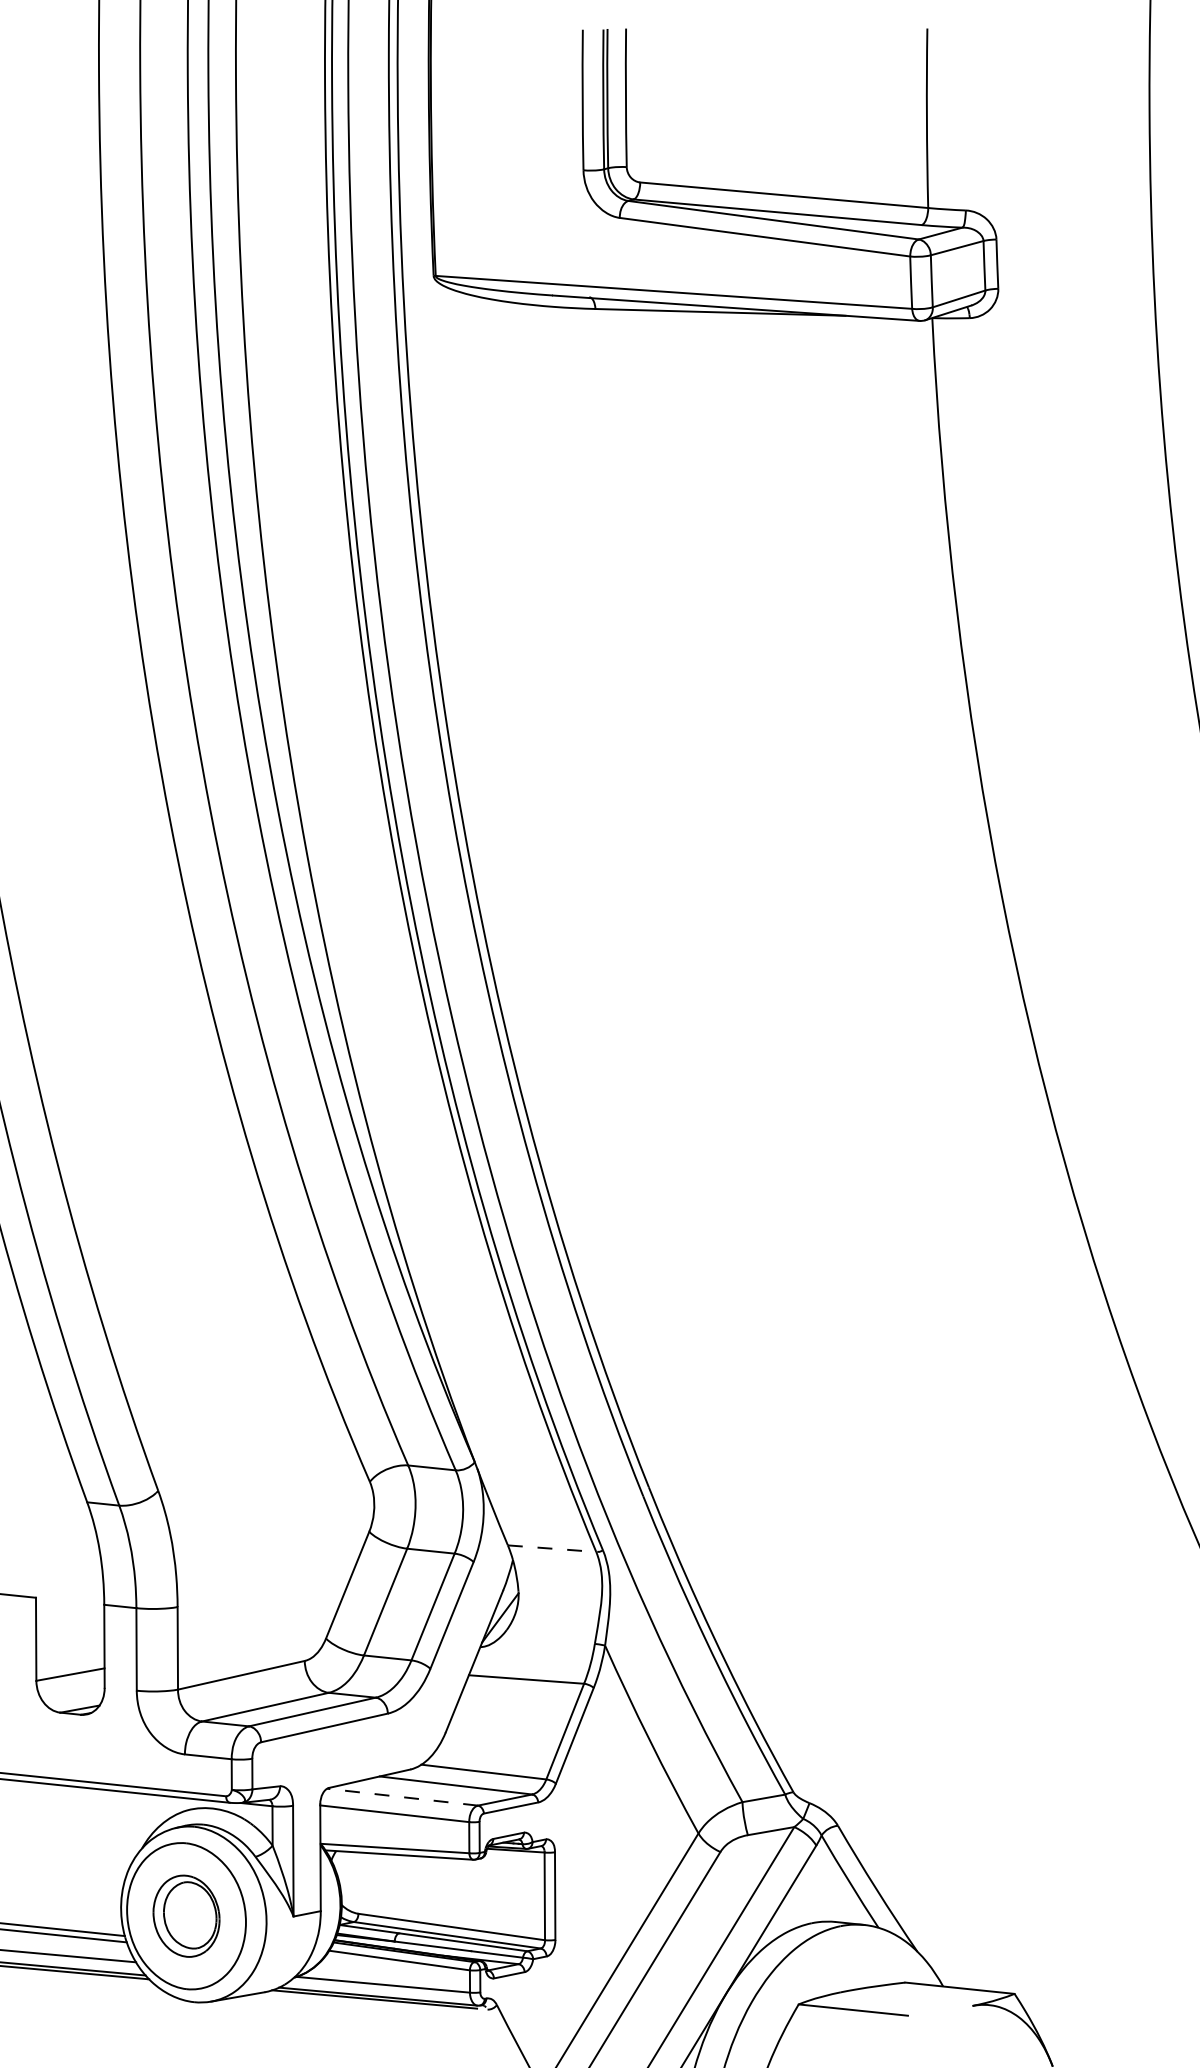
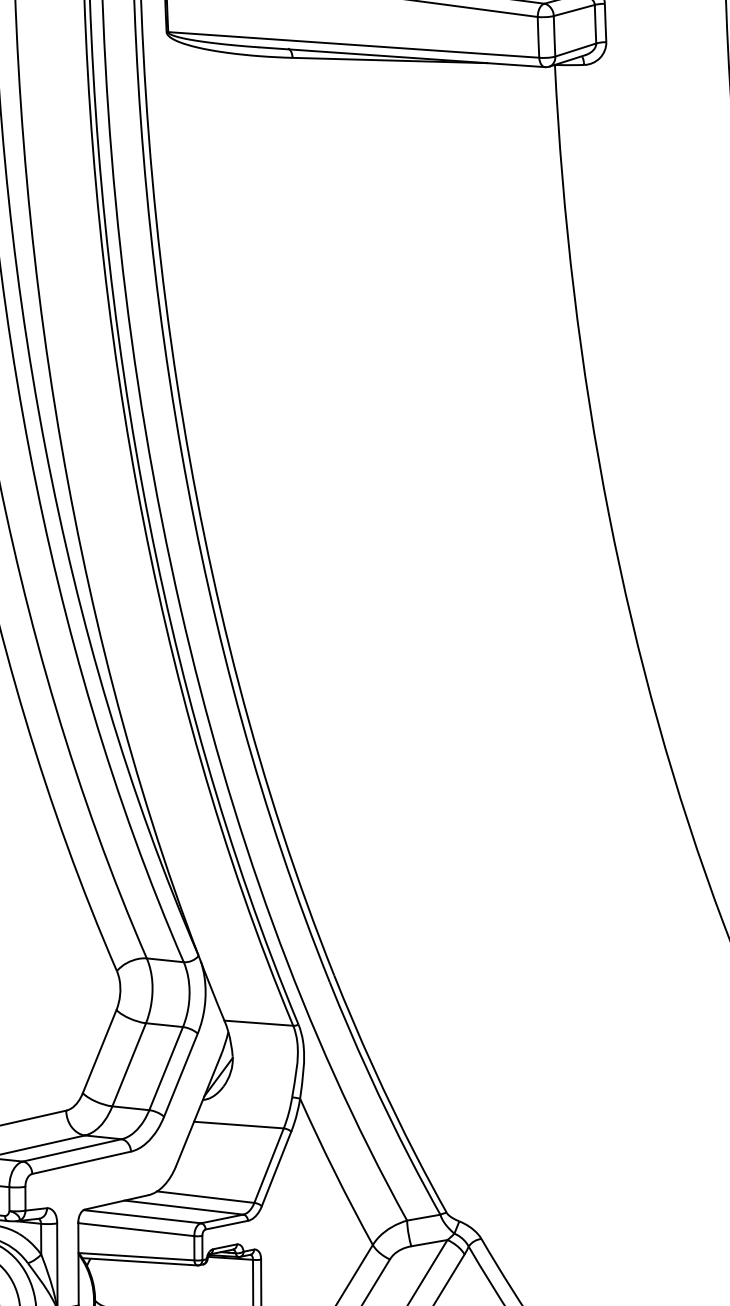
line: (552, 1548) -> (259, 1023), dashed -> solid
line: (402, 1797) -> (142, 1216), dashed -> solid

